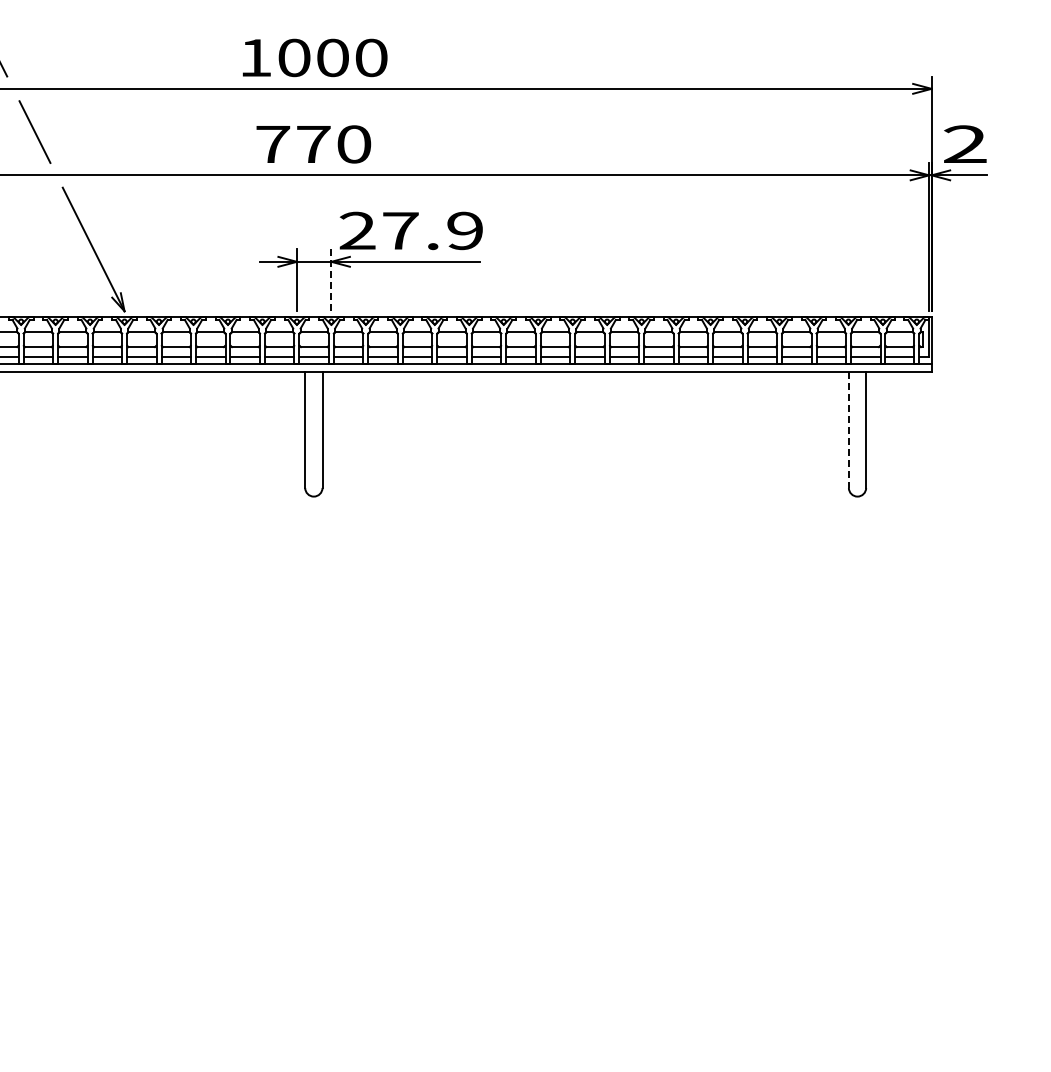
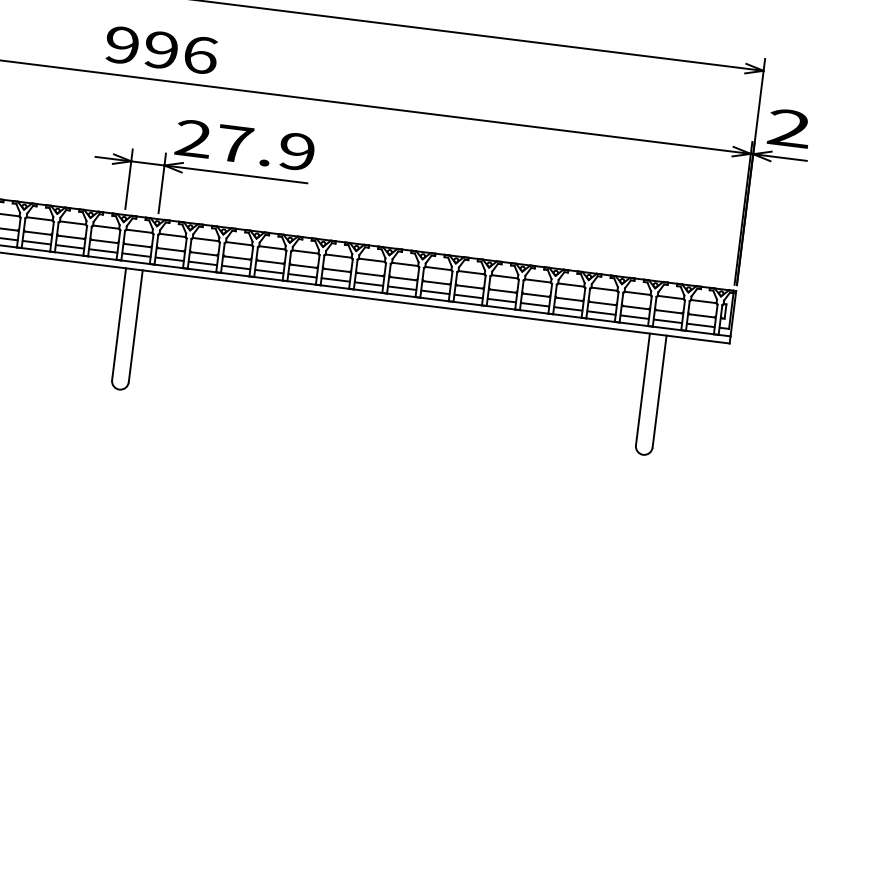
text: (313, 144) -> (161, 50), 770 -> 996
line: (331, 280) -> (162, 183), dashed -> solid
line: (848, 430) -> (642, 390), dashed -> solid

